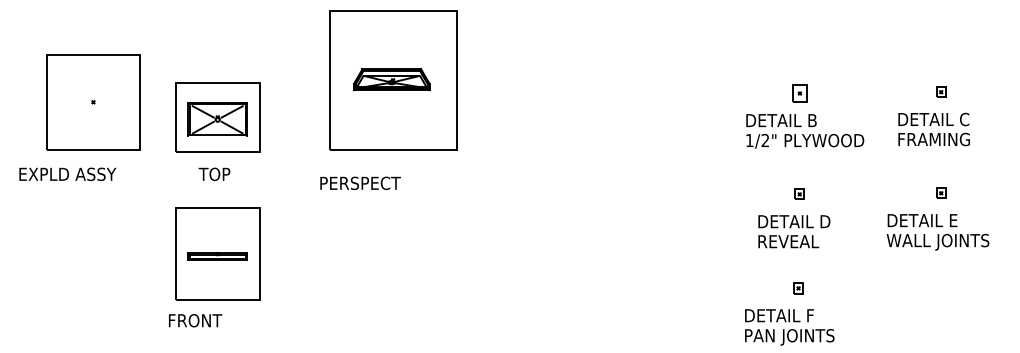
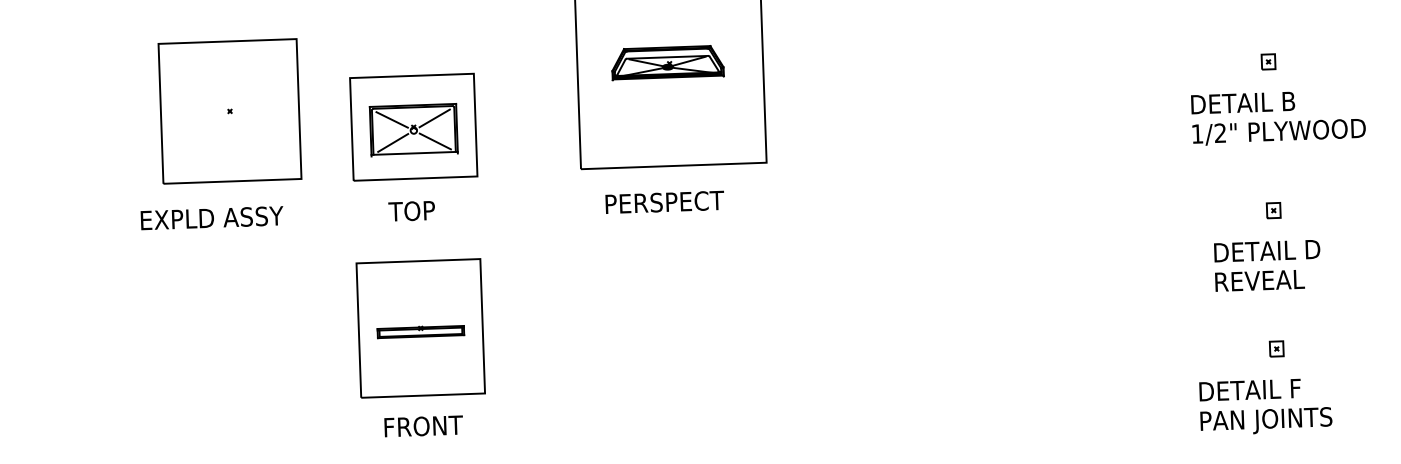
part: (799, 92) -> (1268, 60), size x0.62
text: (67, 173) -> (211, 216), moved
text: (360, 183) -> (664, 202), moved
text: (195, 320) -> (423, 426), moved

